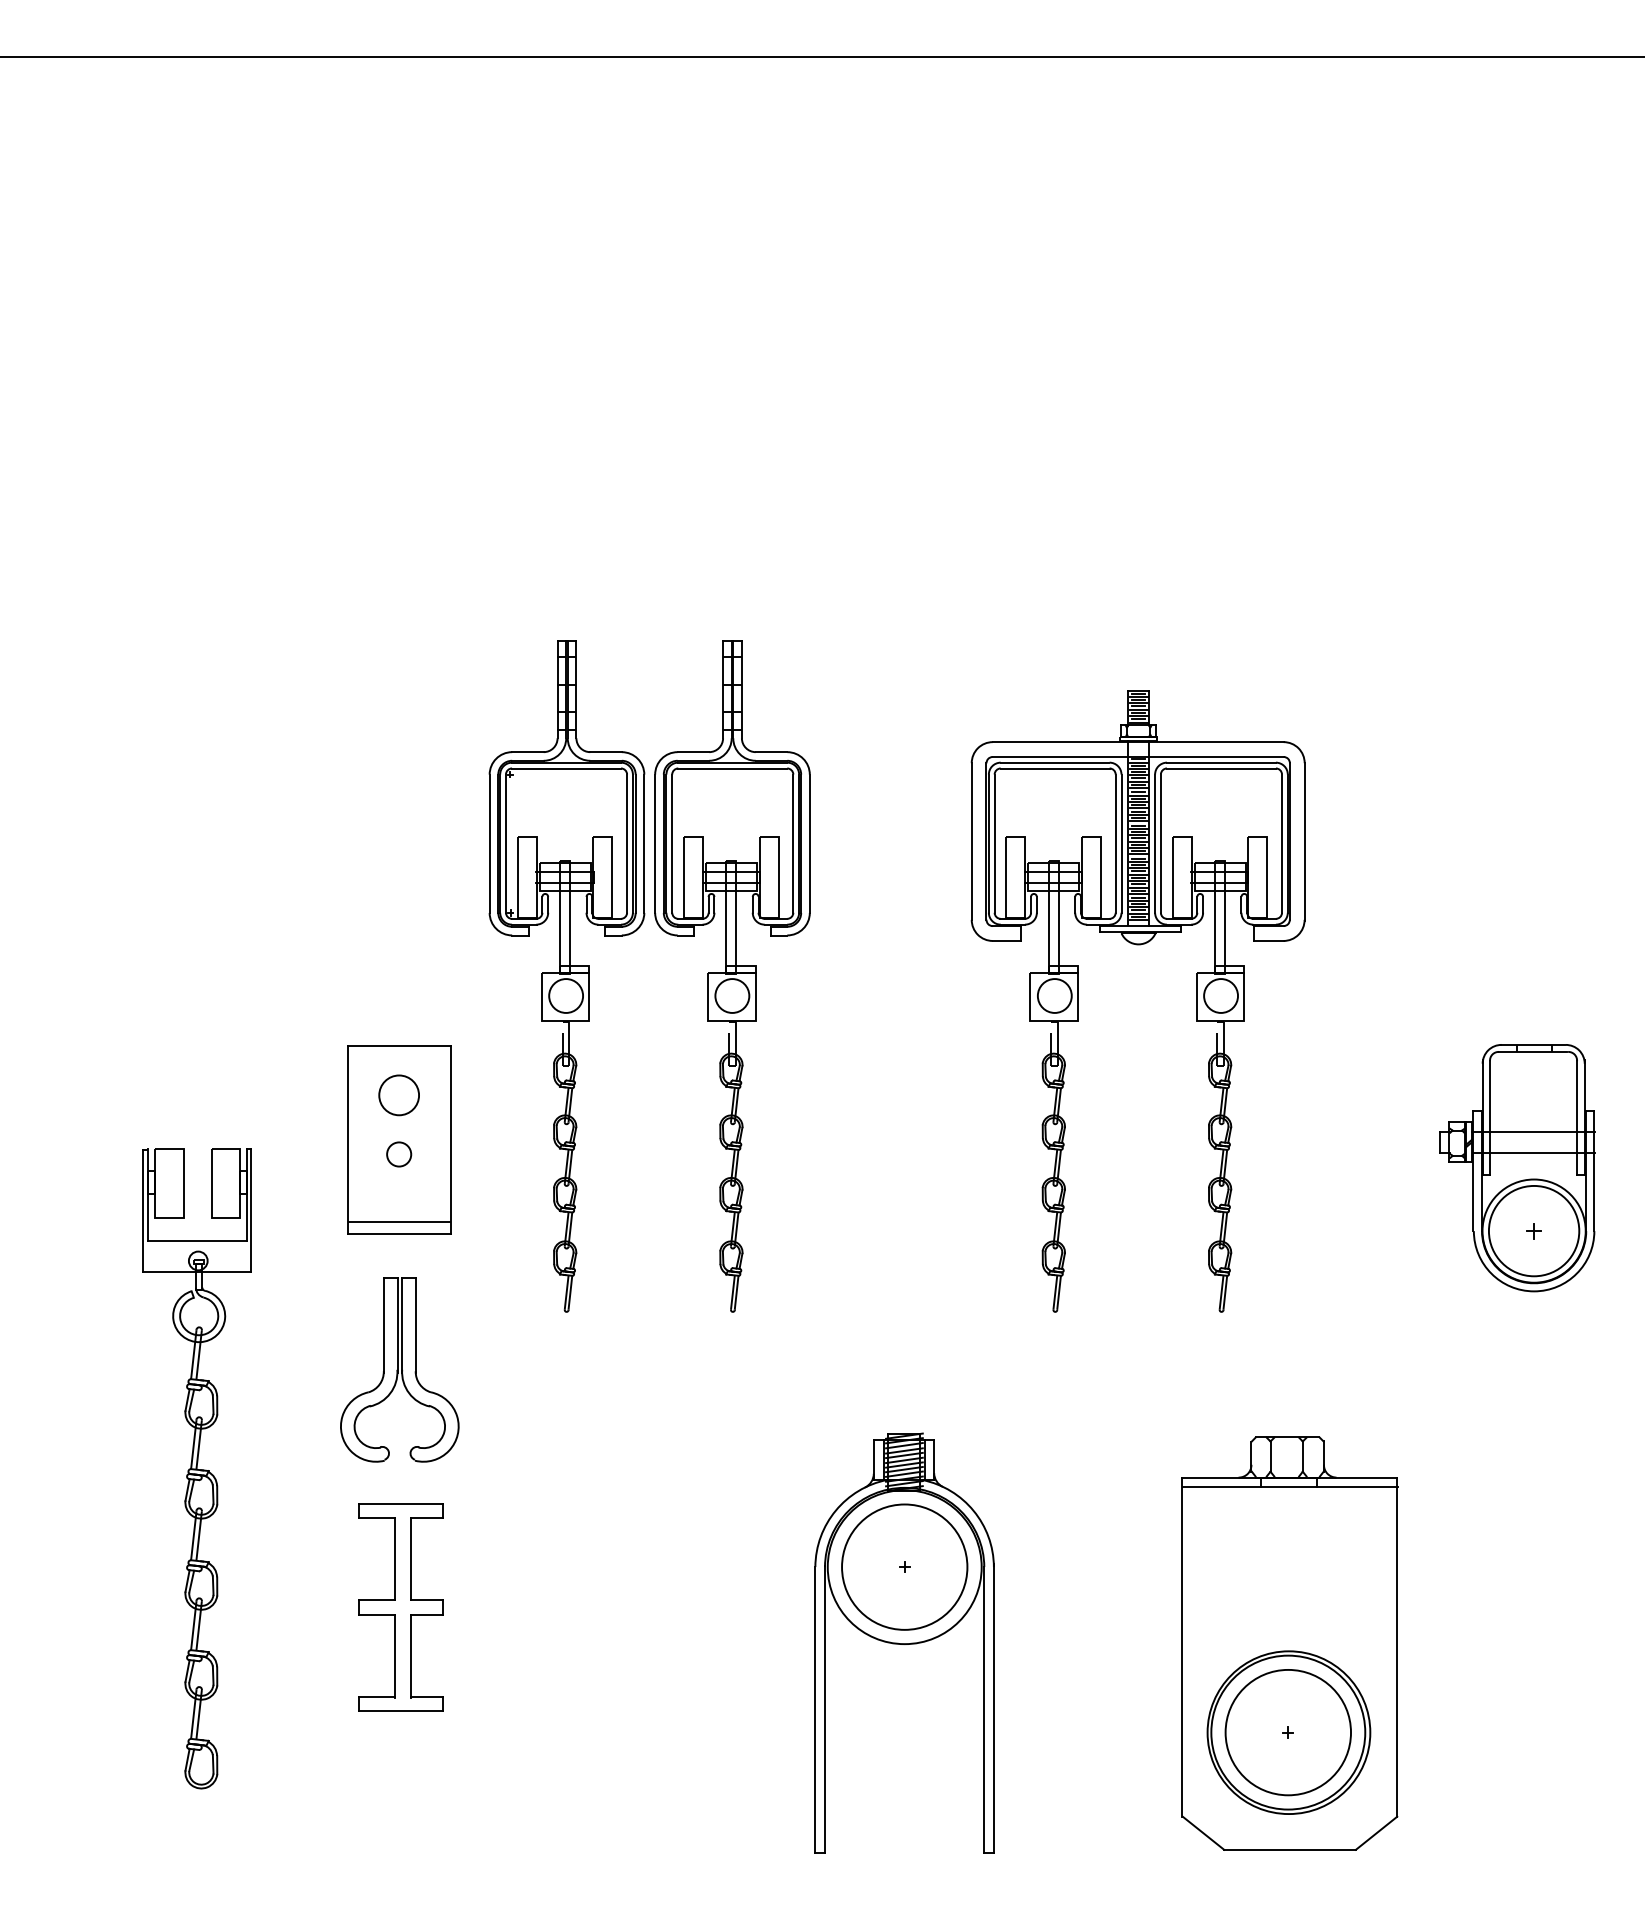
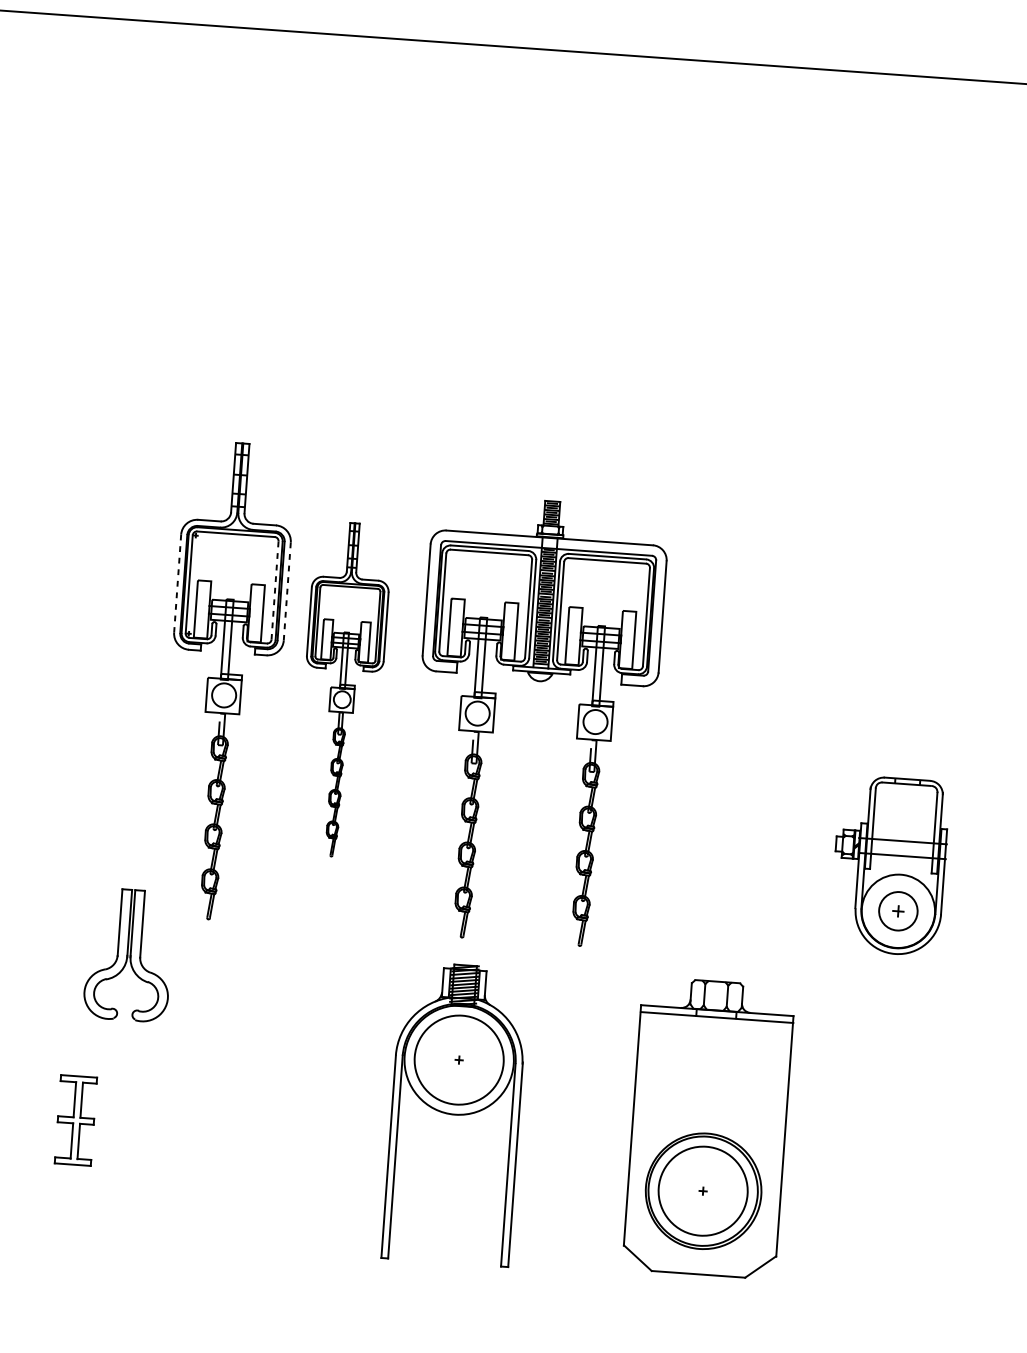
line: (489, 844) -> (177, 584), solid -> dashed
line: (627, 844) -> (275, 591), solid -> dashed
line: (644, 844) -> (287, 592), solid -> dashed
part: (1137, 945) -> (538, 682), moved
part: (732, 976) -> (343, 690), size x0.7
part: (399, 1139) -> (98, 788), removed
circle: (1533, 1230) -> (897, 910), size x0.6
part: (399, 1369) -> (128, 954), moved
part: (400, 1607) -> (75, 1120), size x0.6
part: (904, 1642) -> (455, 1113), moved
part: (1289, 1643) -> (708, 1128), moved

